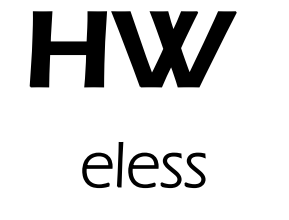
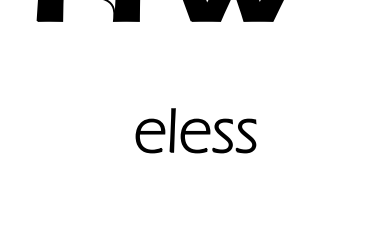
part: (143, 164) -> (195, 130), size x0.7

